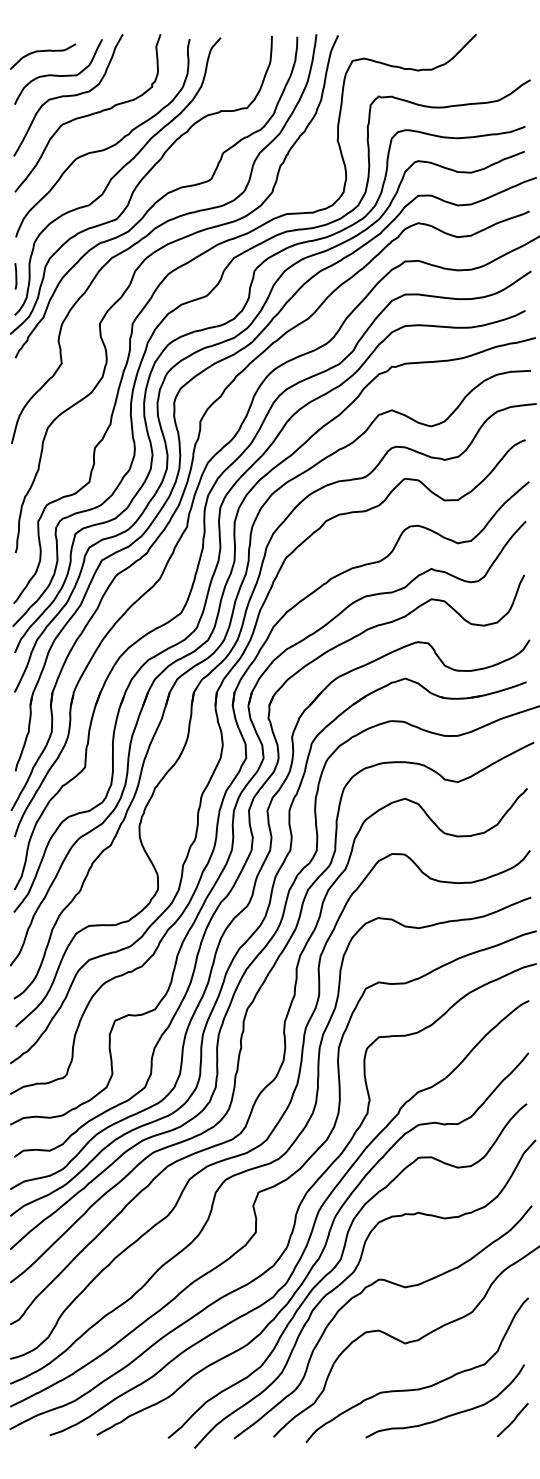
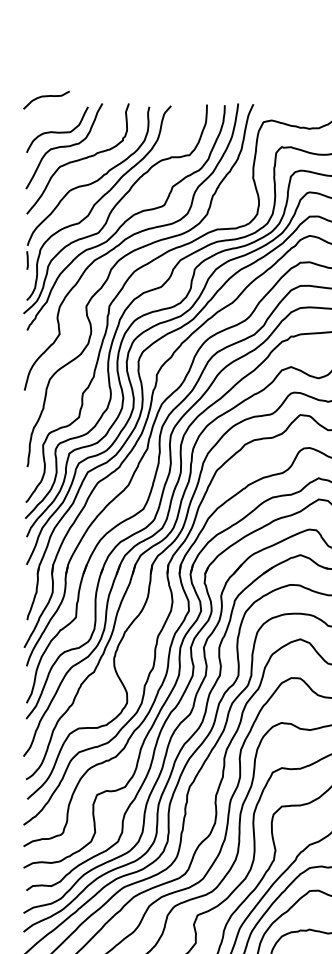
curve: (40, 52) -> (44, 97), moved
line: (15, 276) -> (27, 260), moved

